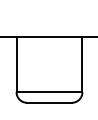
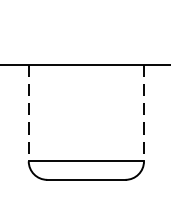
line: (16, 64) -> (28, 112), solid -> dashed
line: (82, 64) -> (144, 112), solid -> dashed

